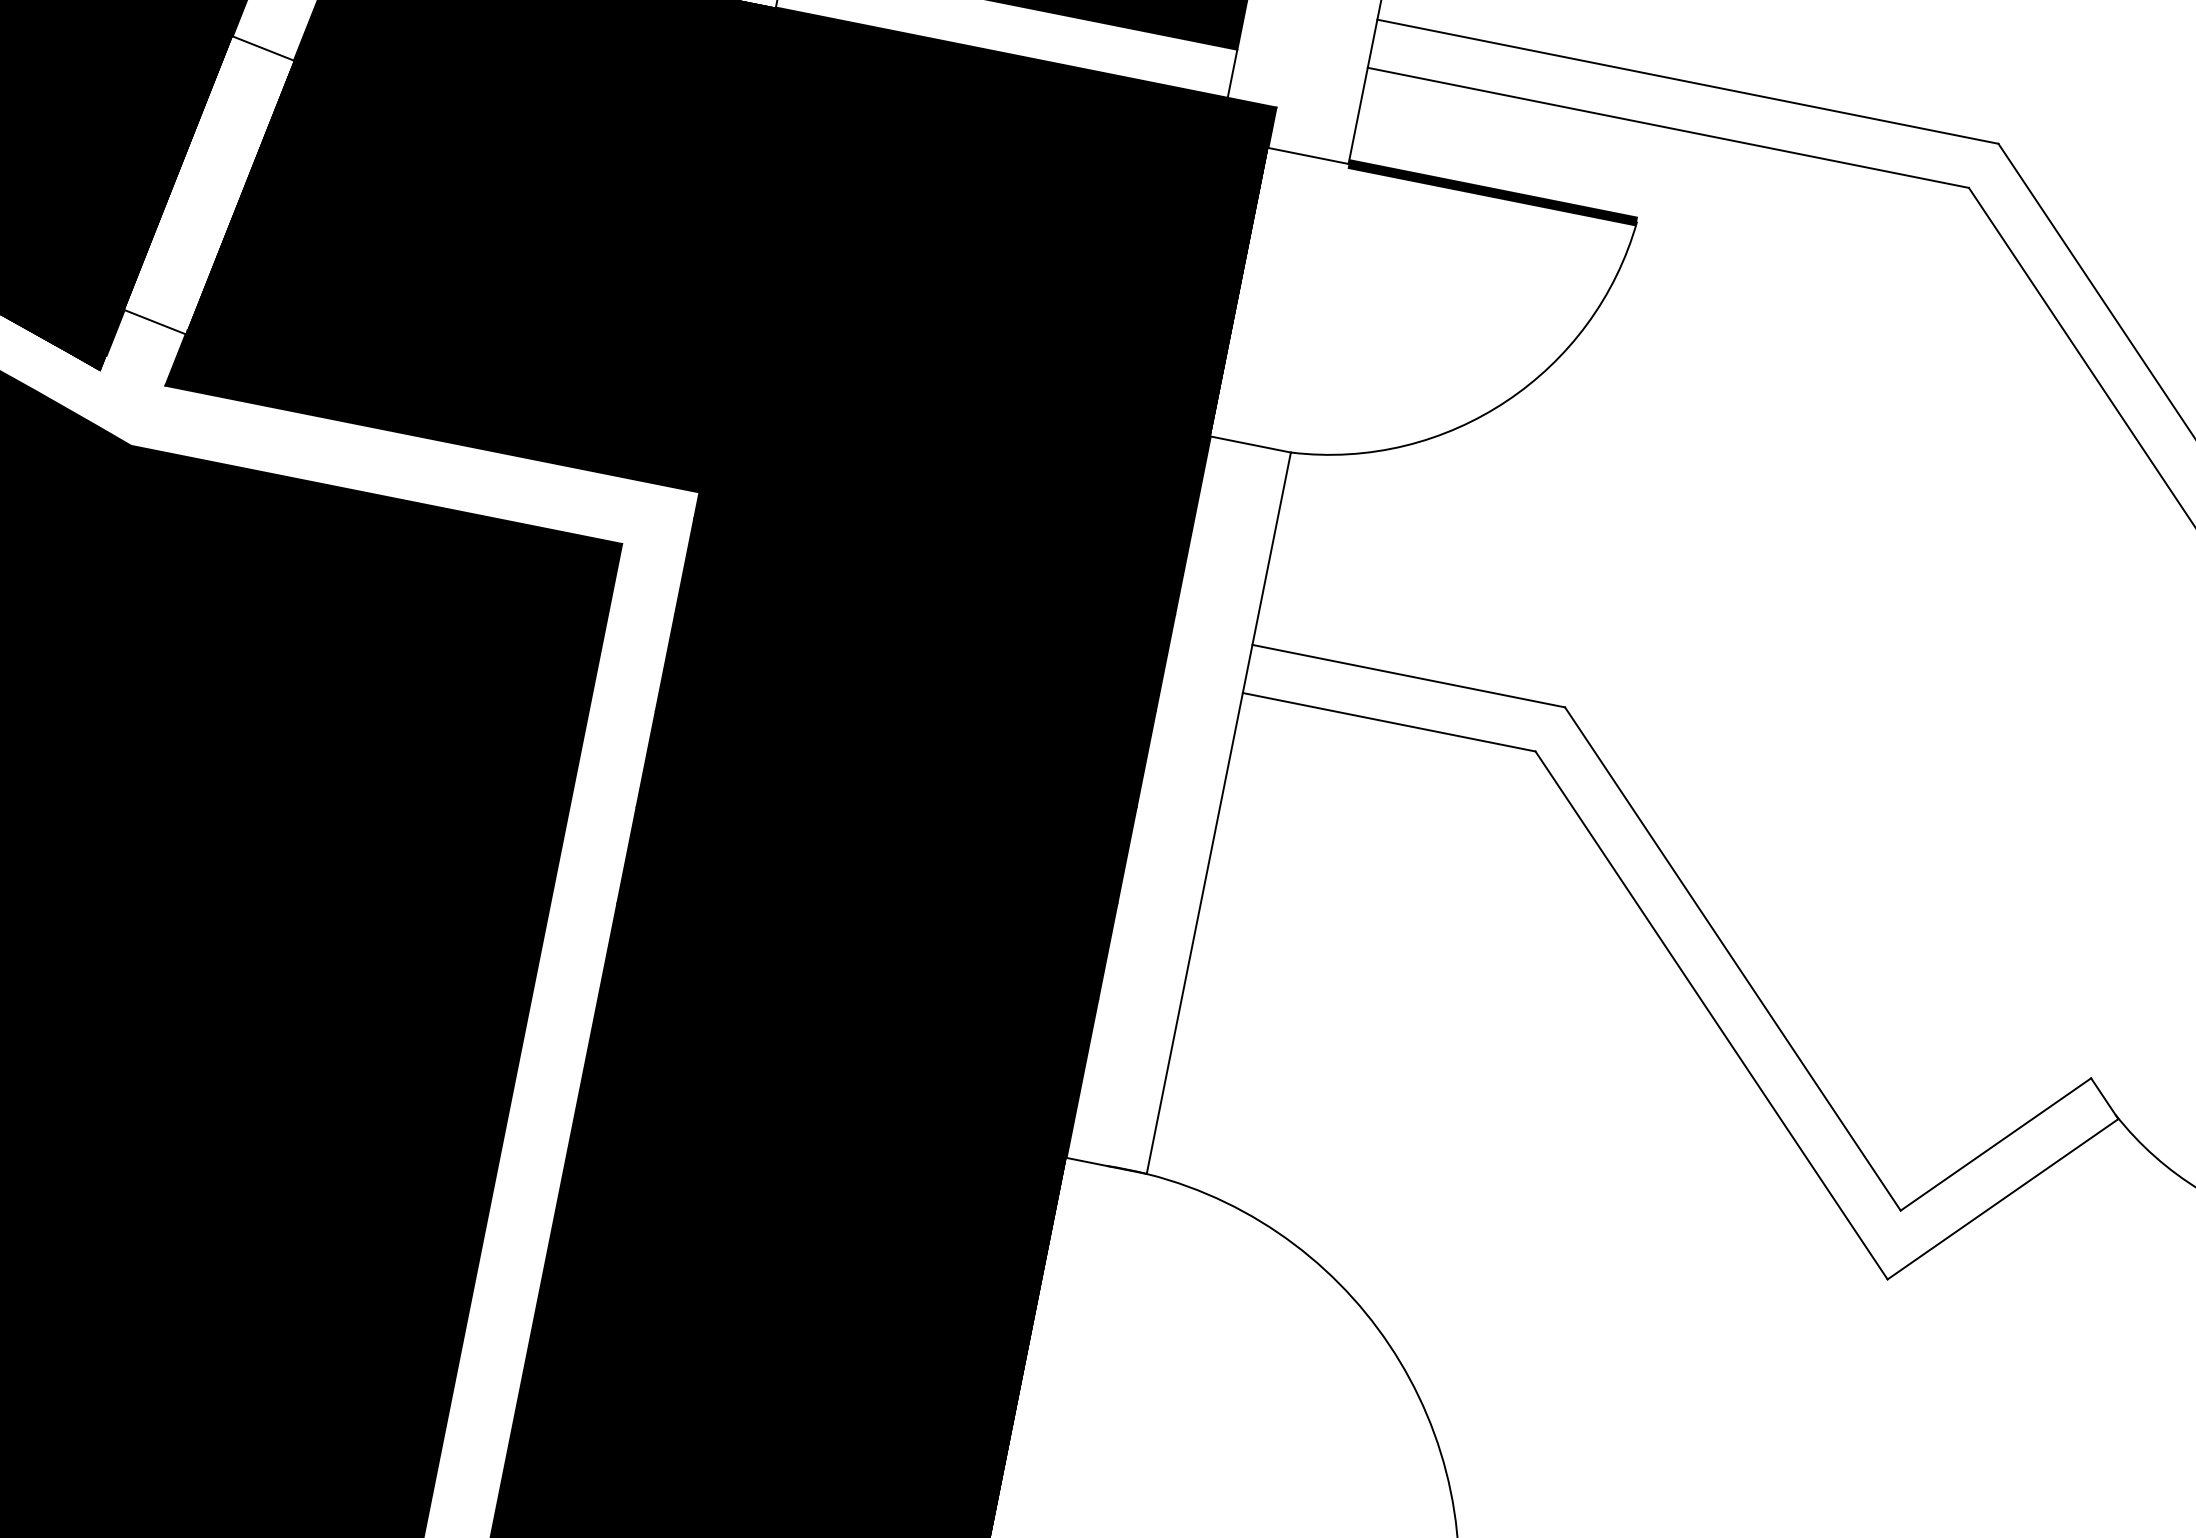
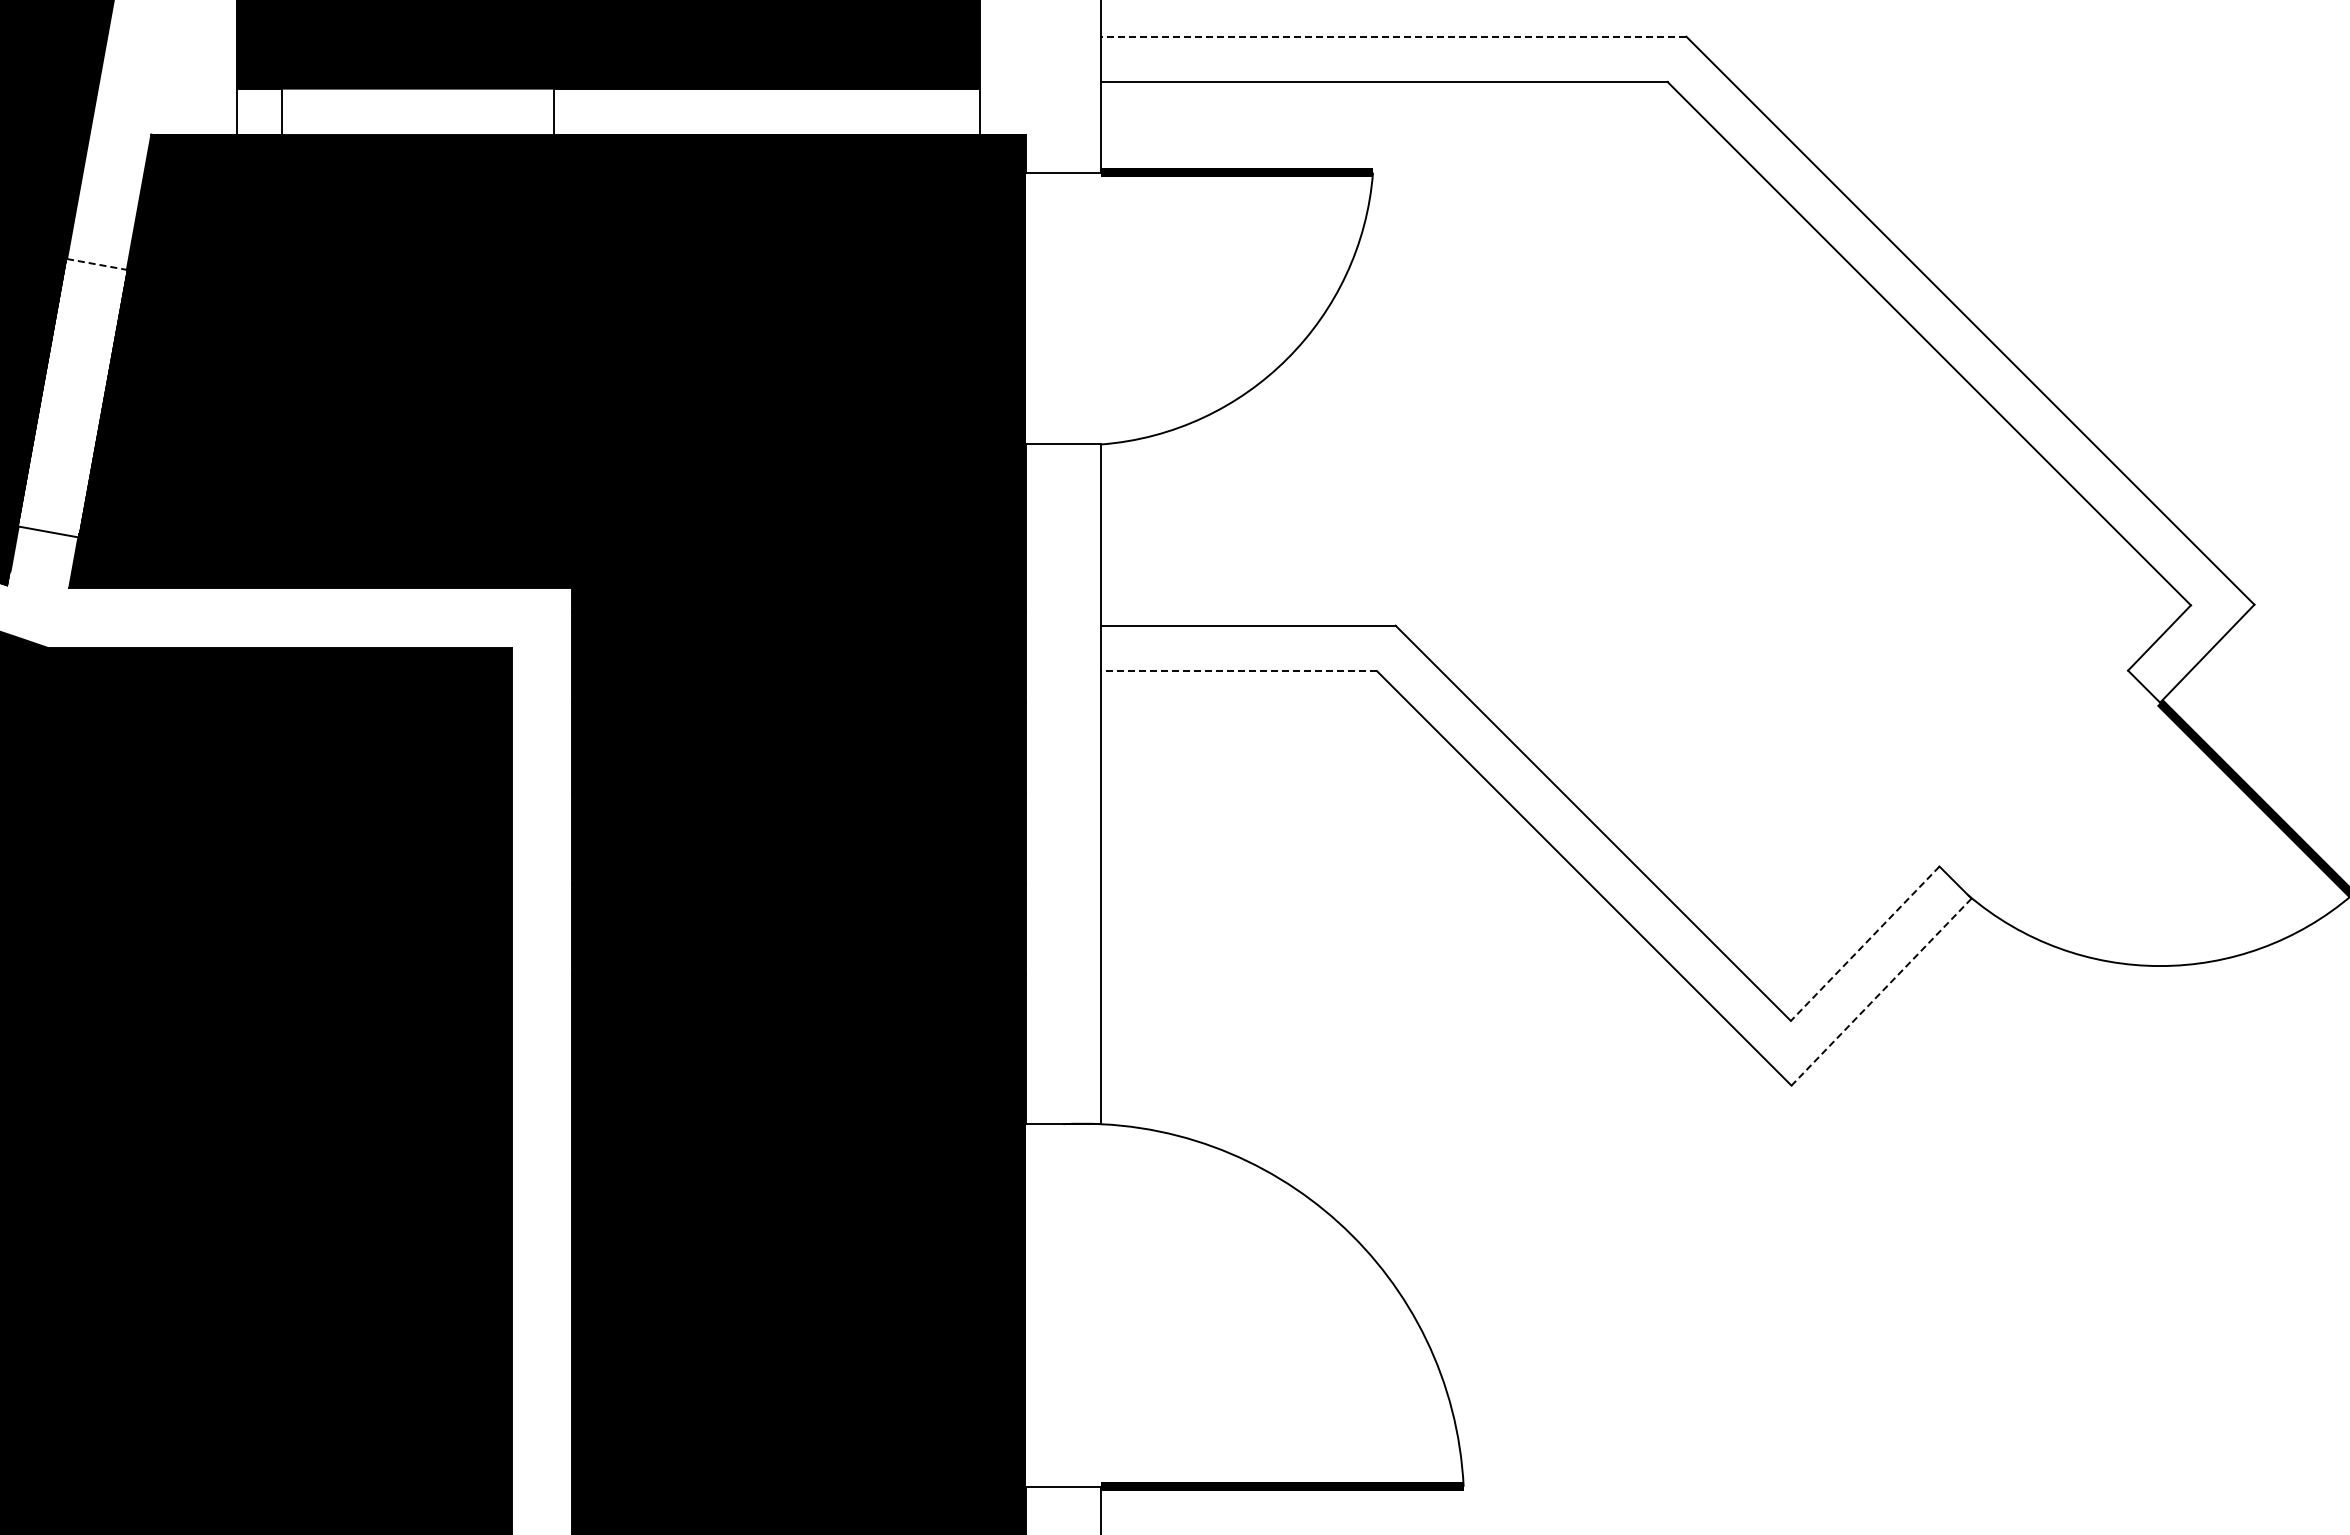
line: (263, 48) -> (97, 264), solid -> dashed
line: (1687, 81) -> (1393, 36), solid -> dashed
line: (1389, 722) -> (1239, 671), solid -> dashed
line: (1995, 1145) -> (1864, 944), solid -> dashed
line: (2002, 1199) -> (1881, 992), solid -> dashed

